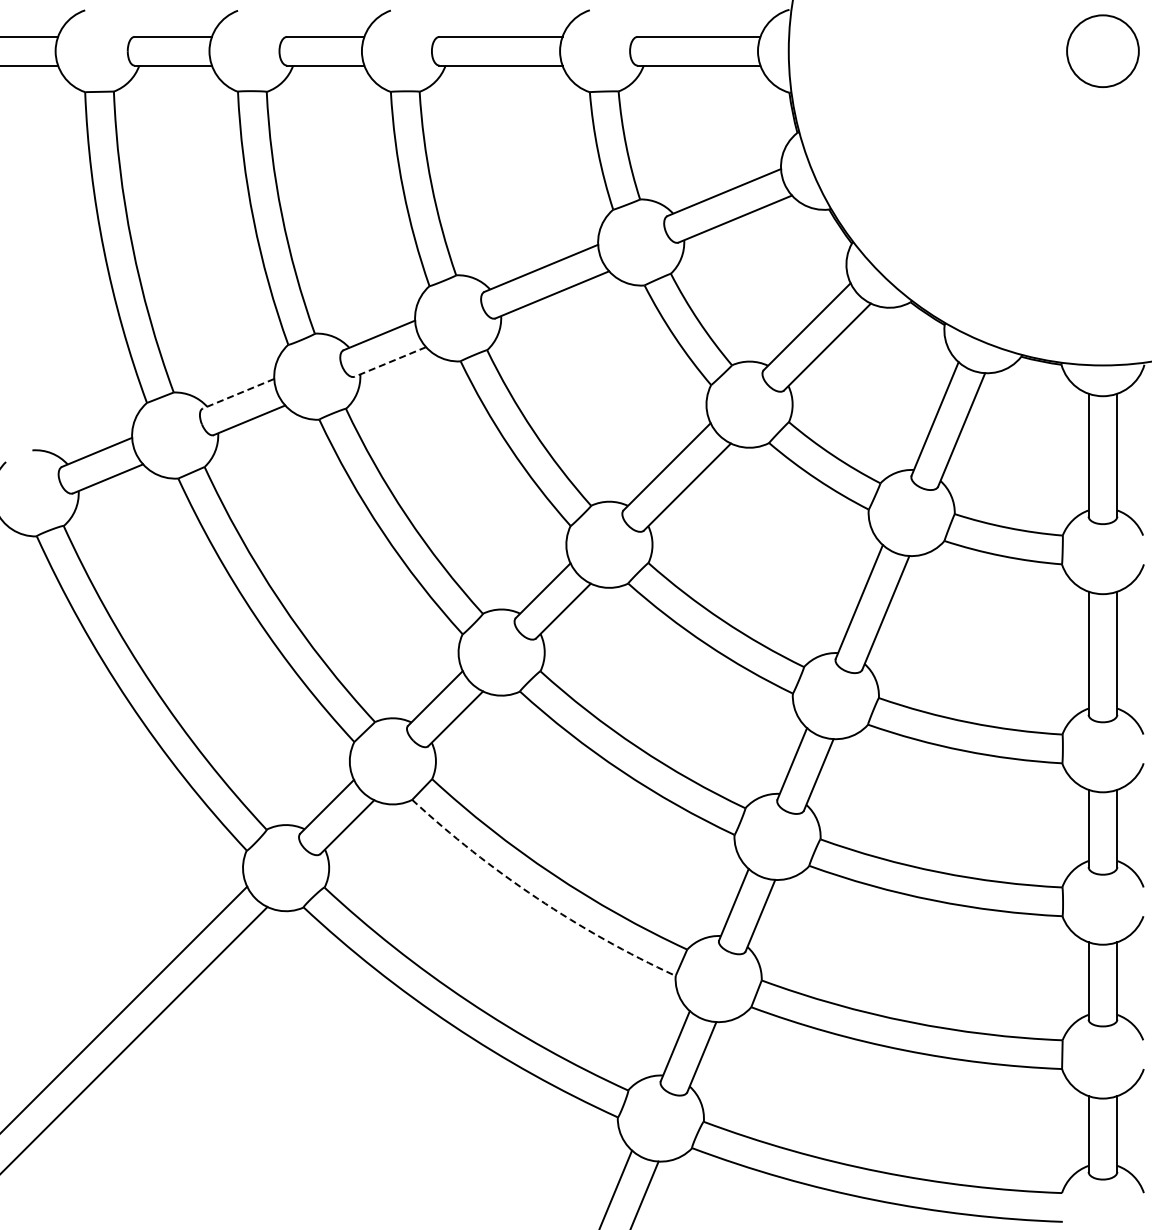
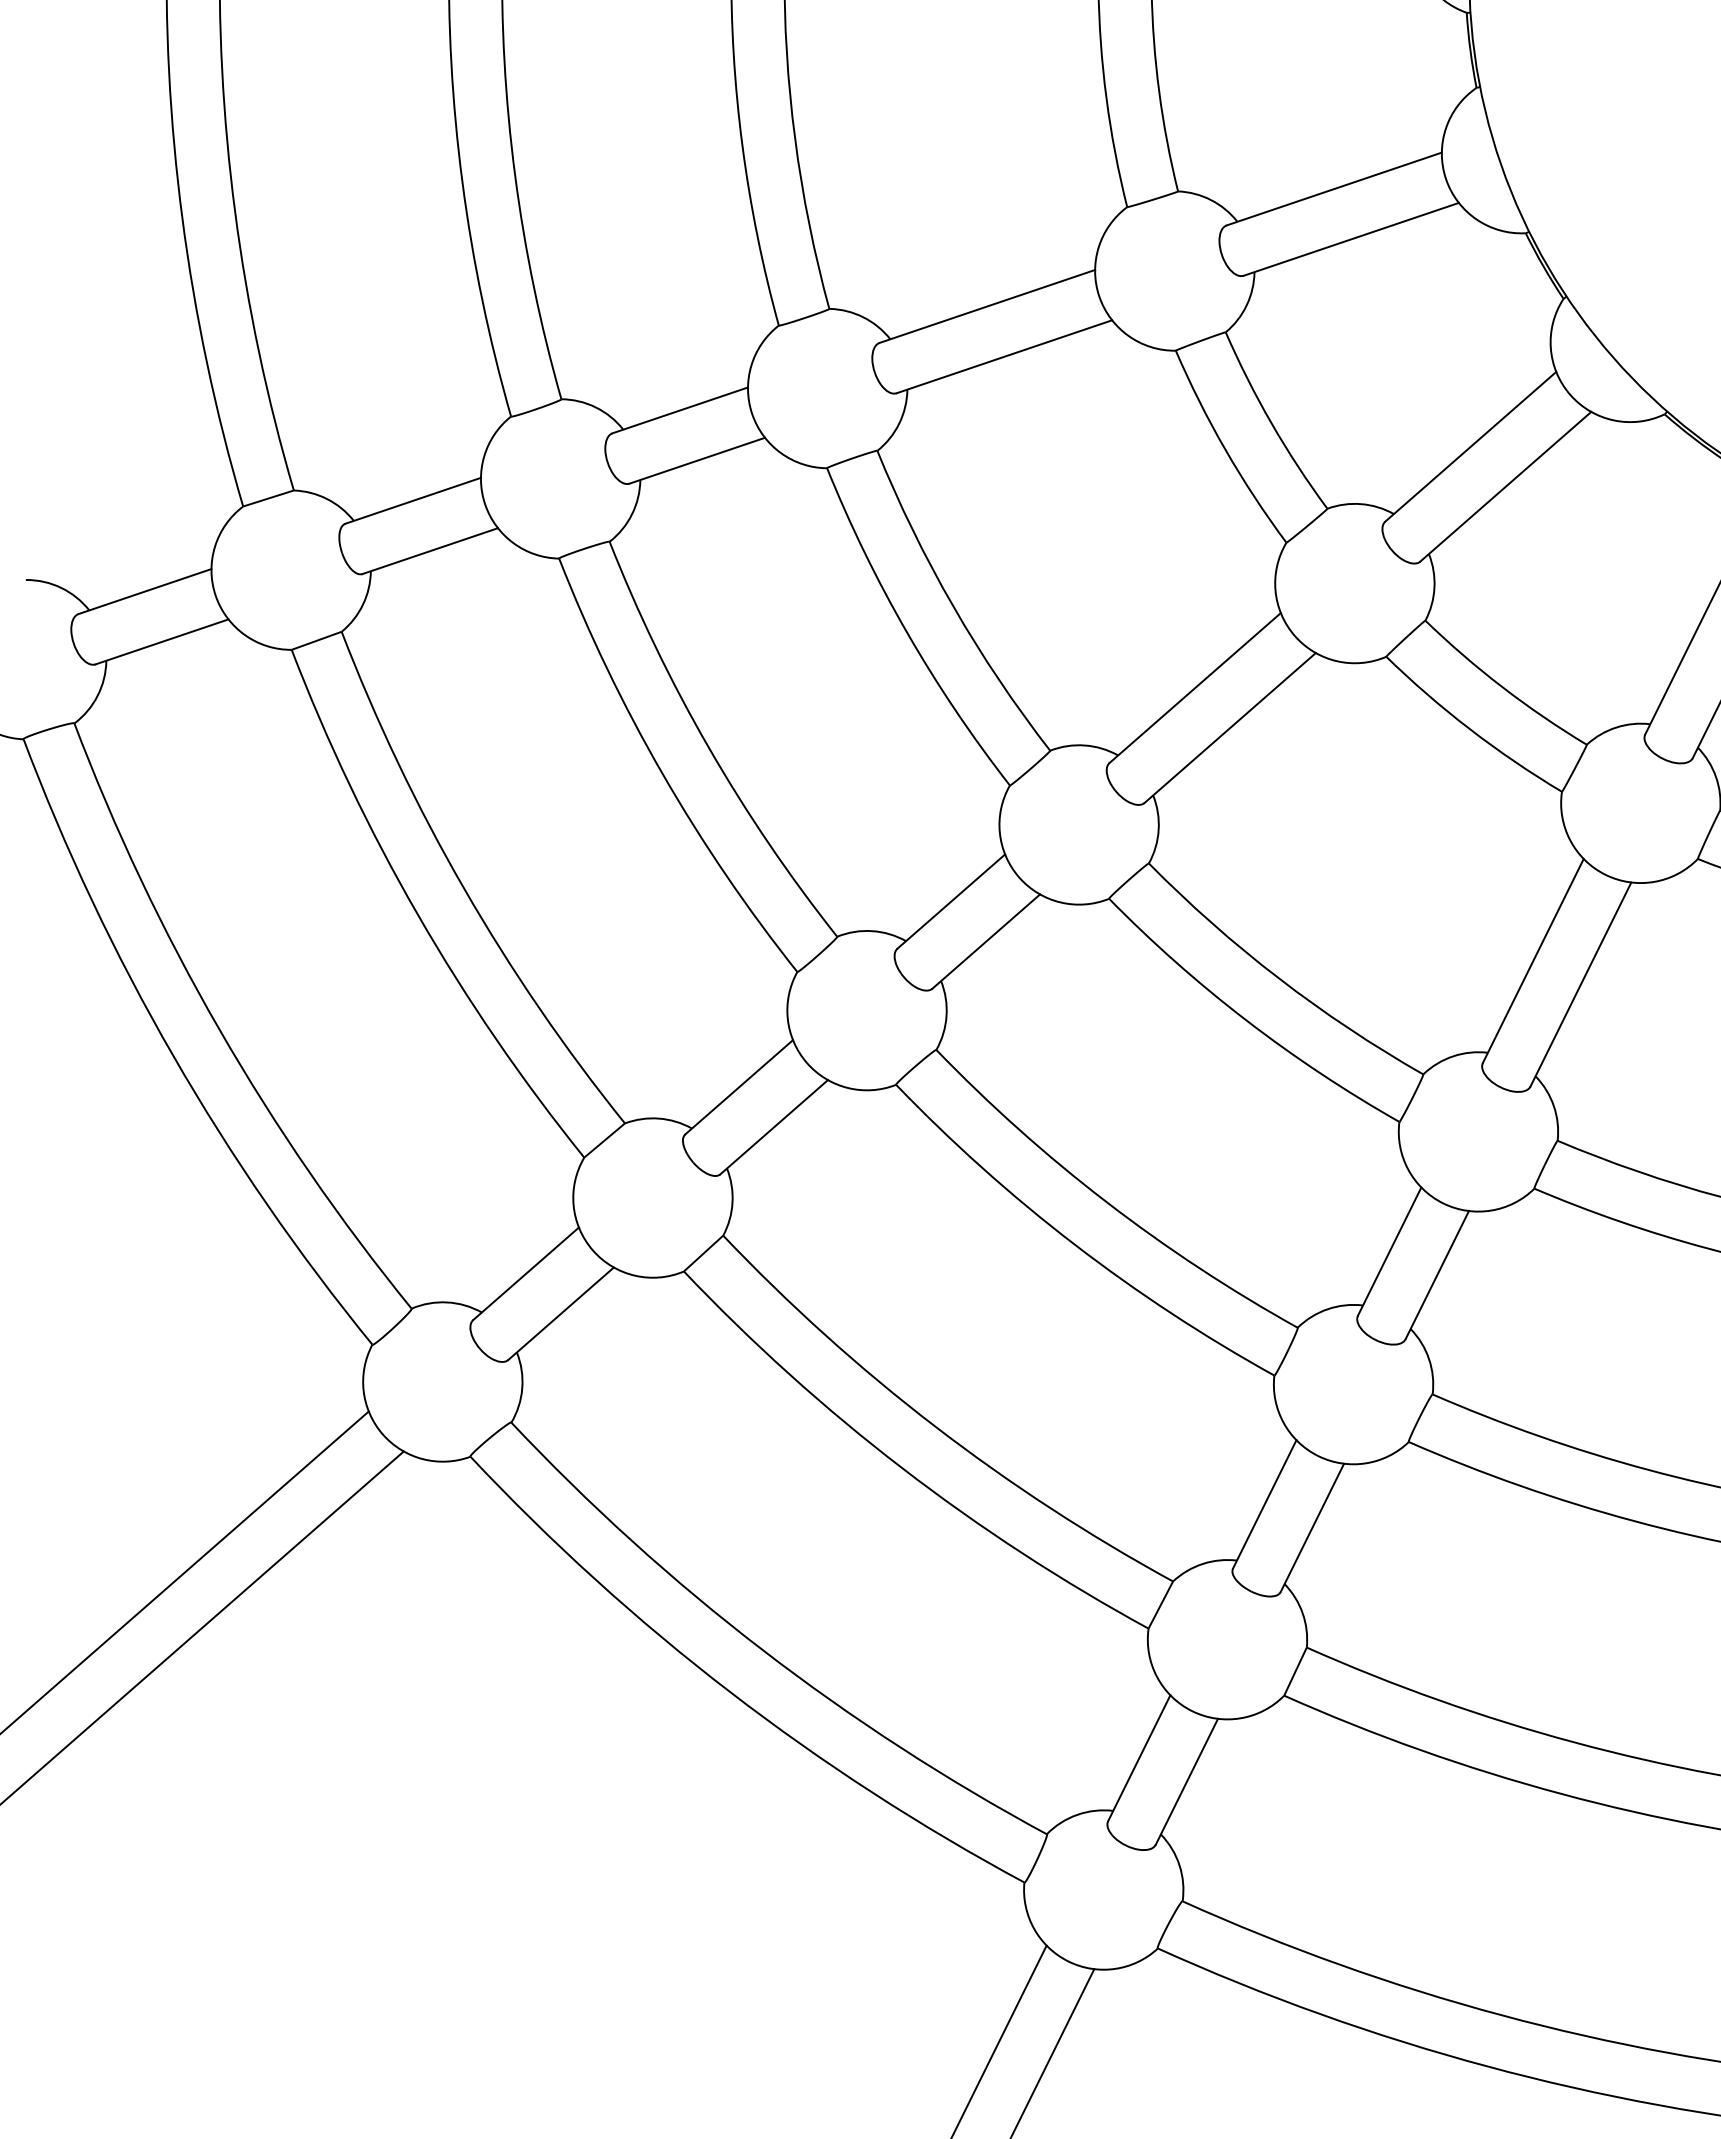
line: (390, 361) -> (697, 459), dashed -> solid
line: (238, 393) -> (413, 500), dashed -> solid
arc: (537, 898) -> (903, 1468), dashed -> solid

